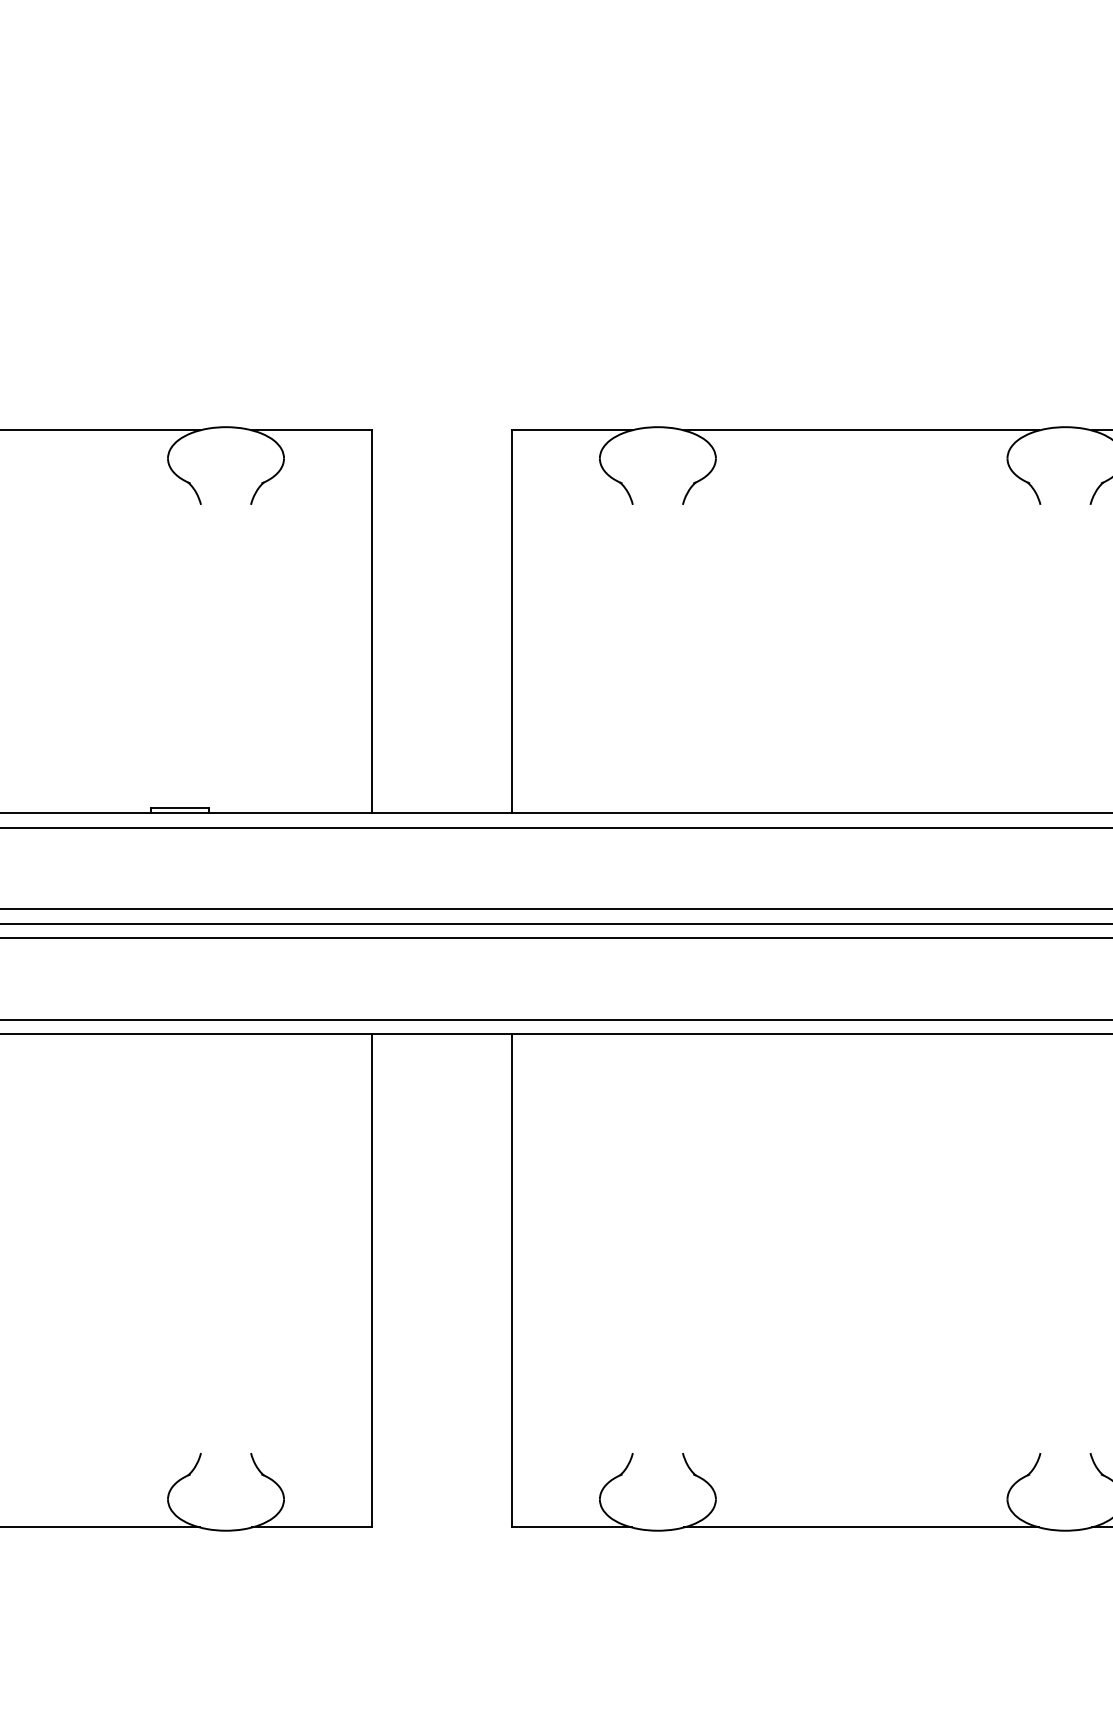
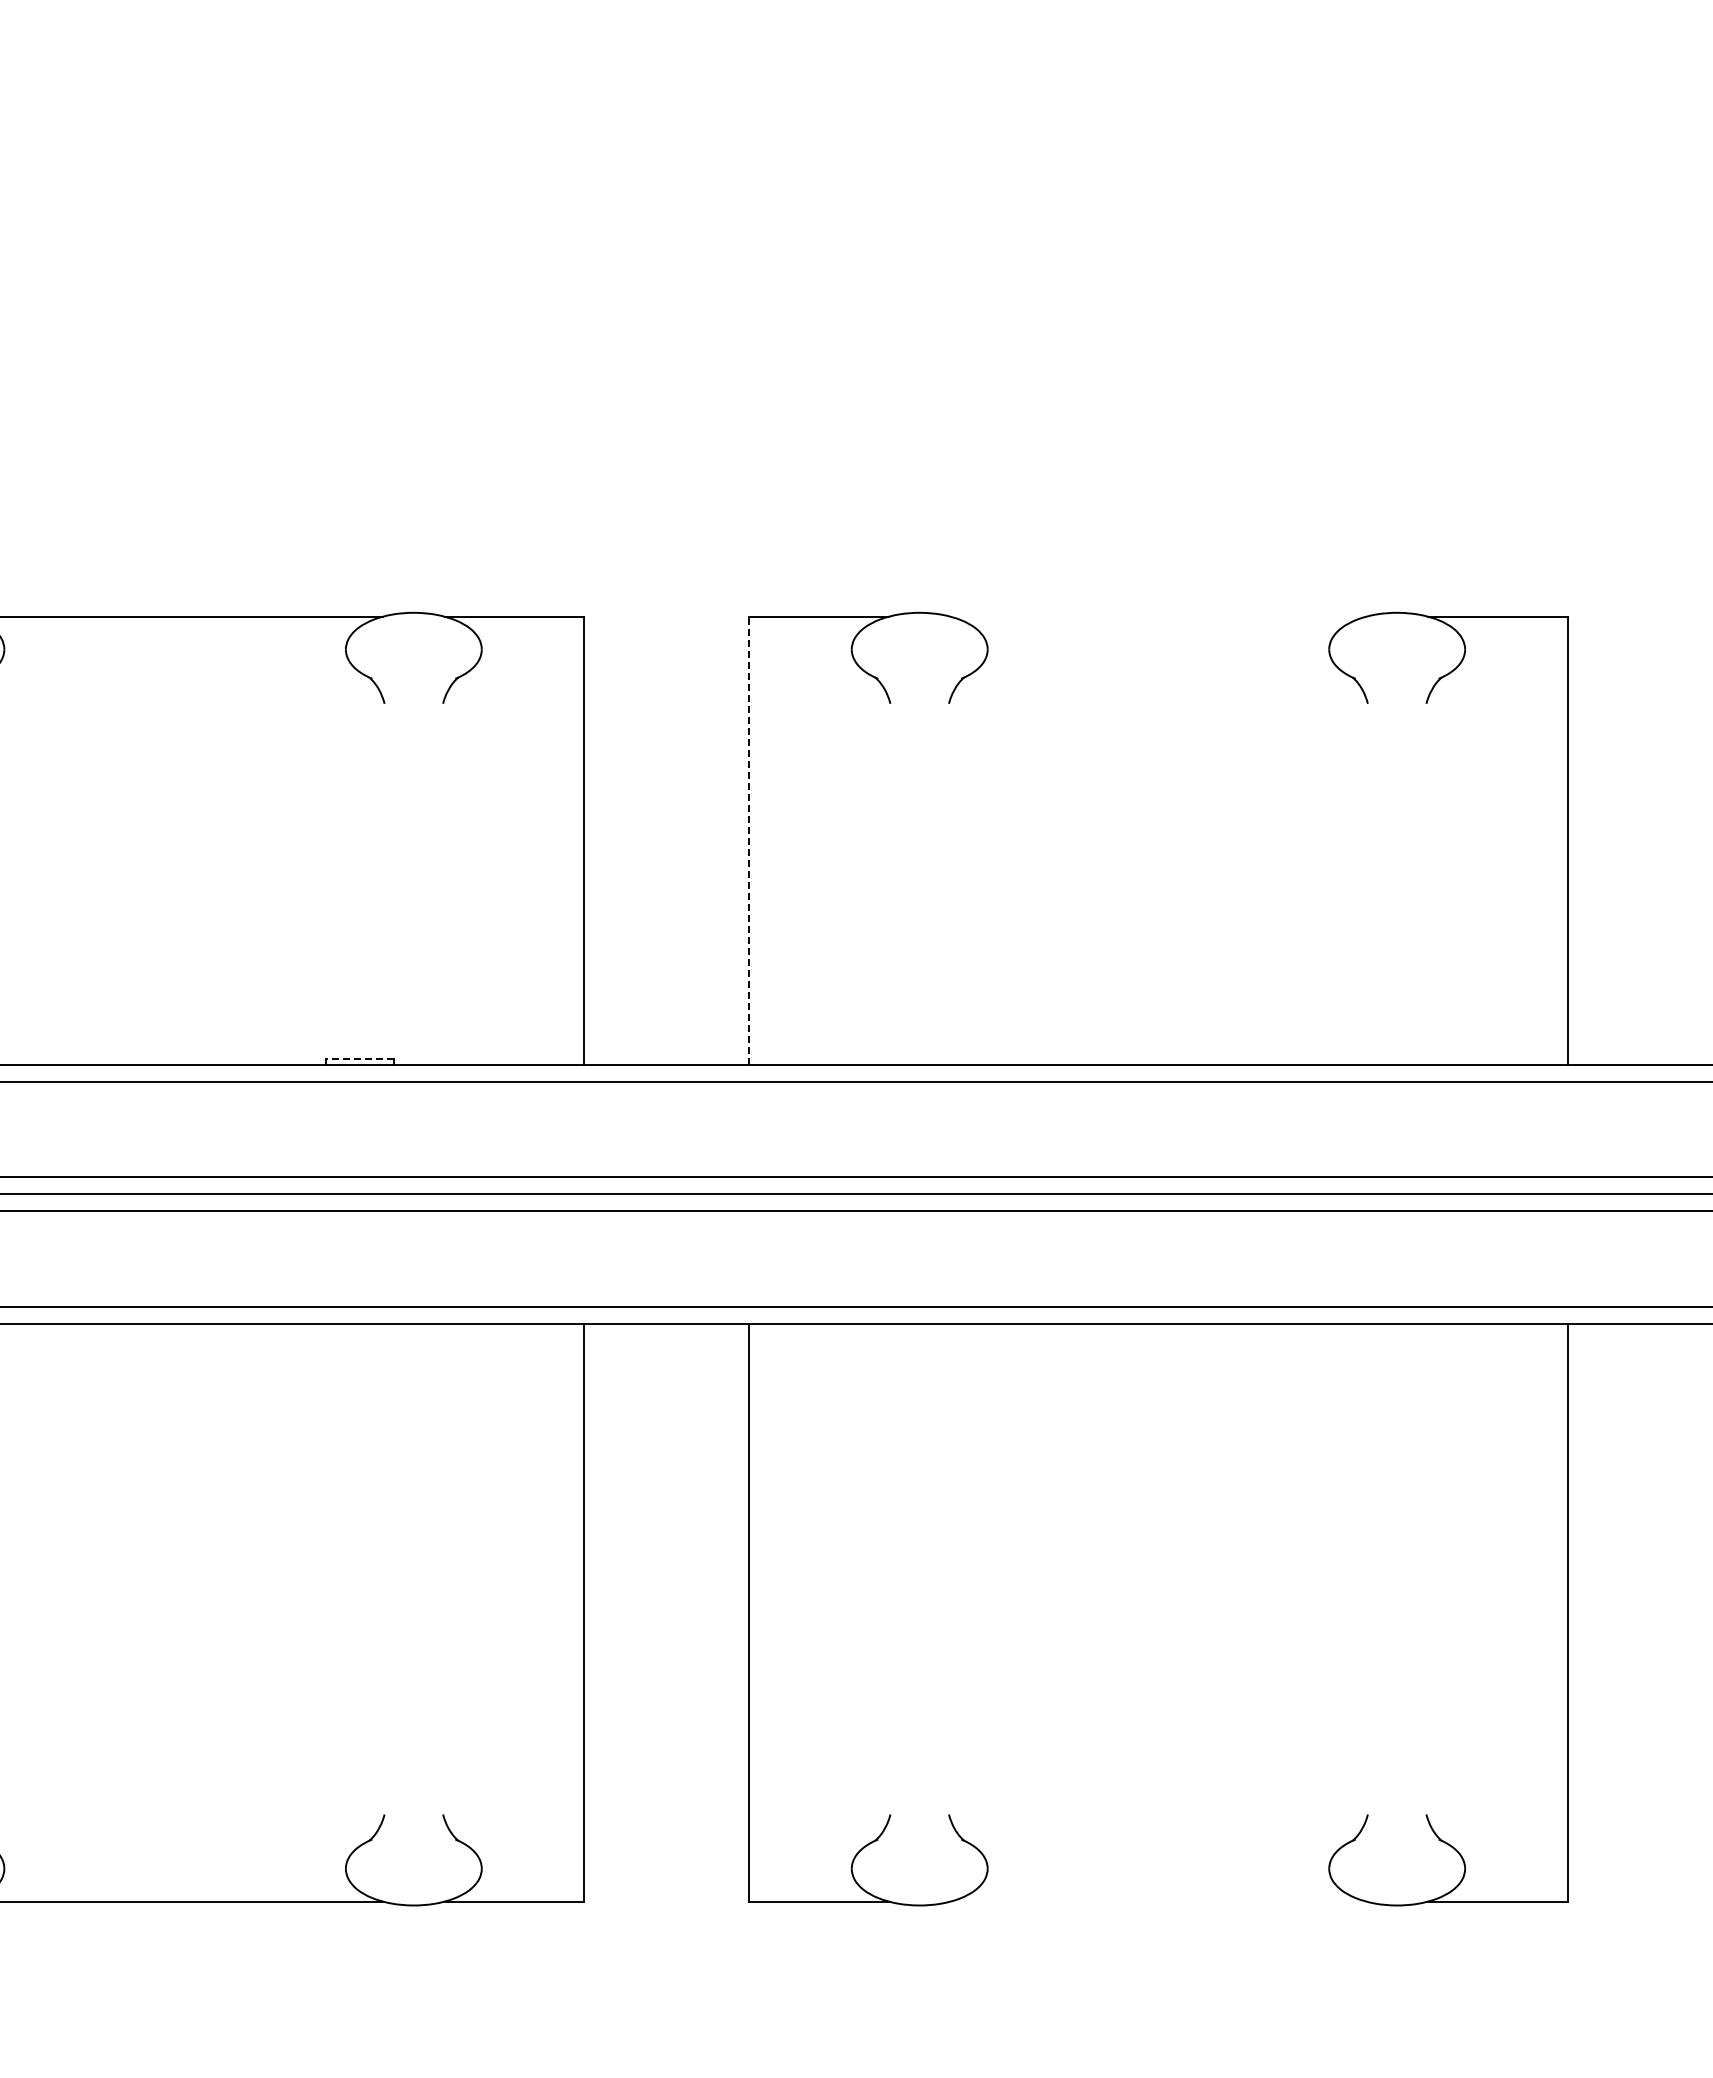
line: (861, 430) -> (1158, 616), removed
line: (512, 621) -> (749, 840), solid -> dashed
line: (179, 808) -> (359, 1059), solid -> dashed
line: (861, 1527) -> (1158, 1901), removed

